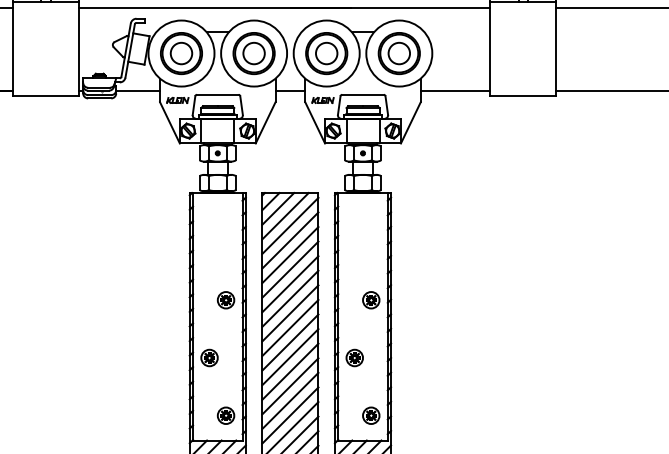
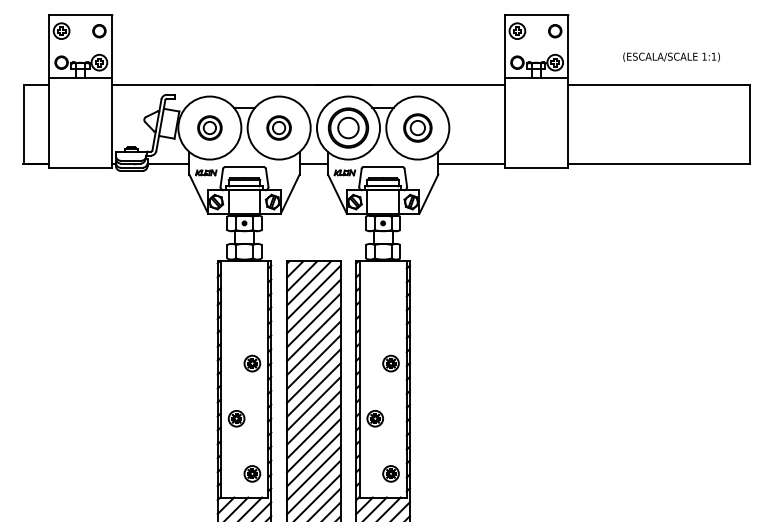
part: (181, 52) -> (209, 127), size x0.6
part: (253, 52) -> (278, 127), size x0.6
part: (398, 52) -> (417, 127), size x0.7

